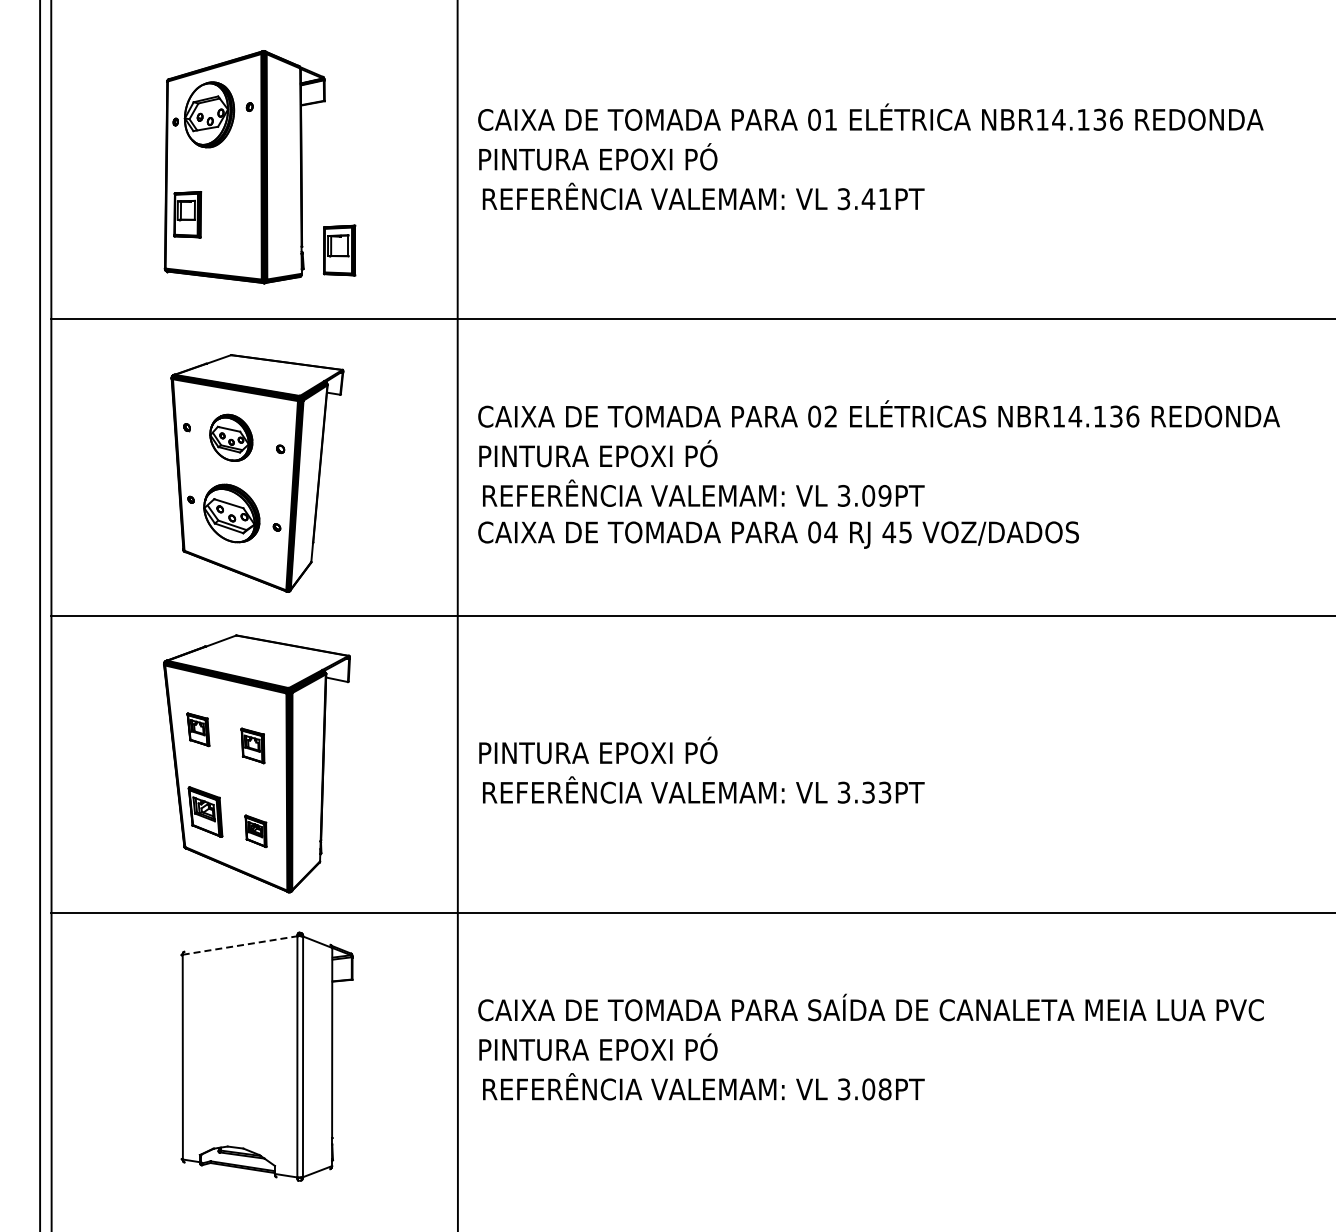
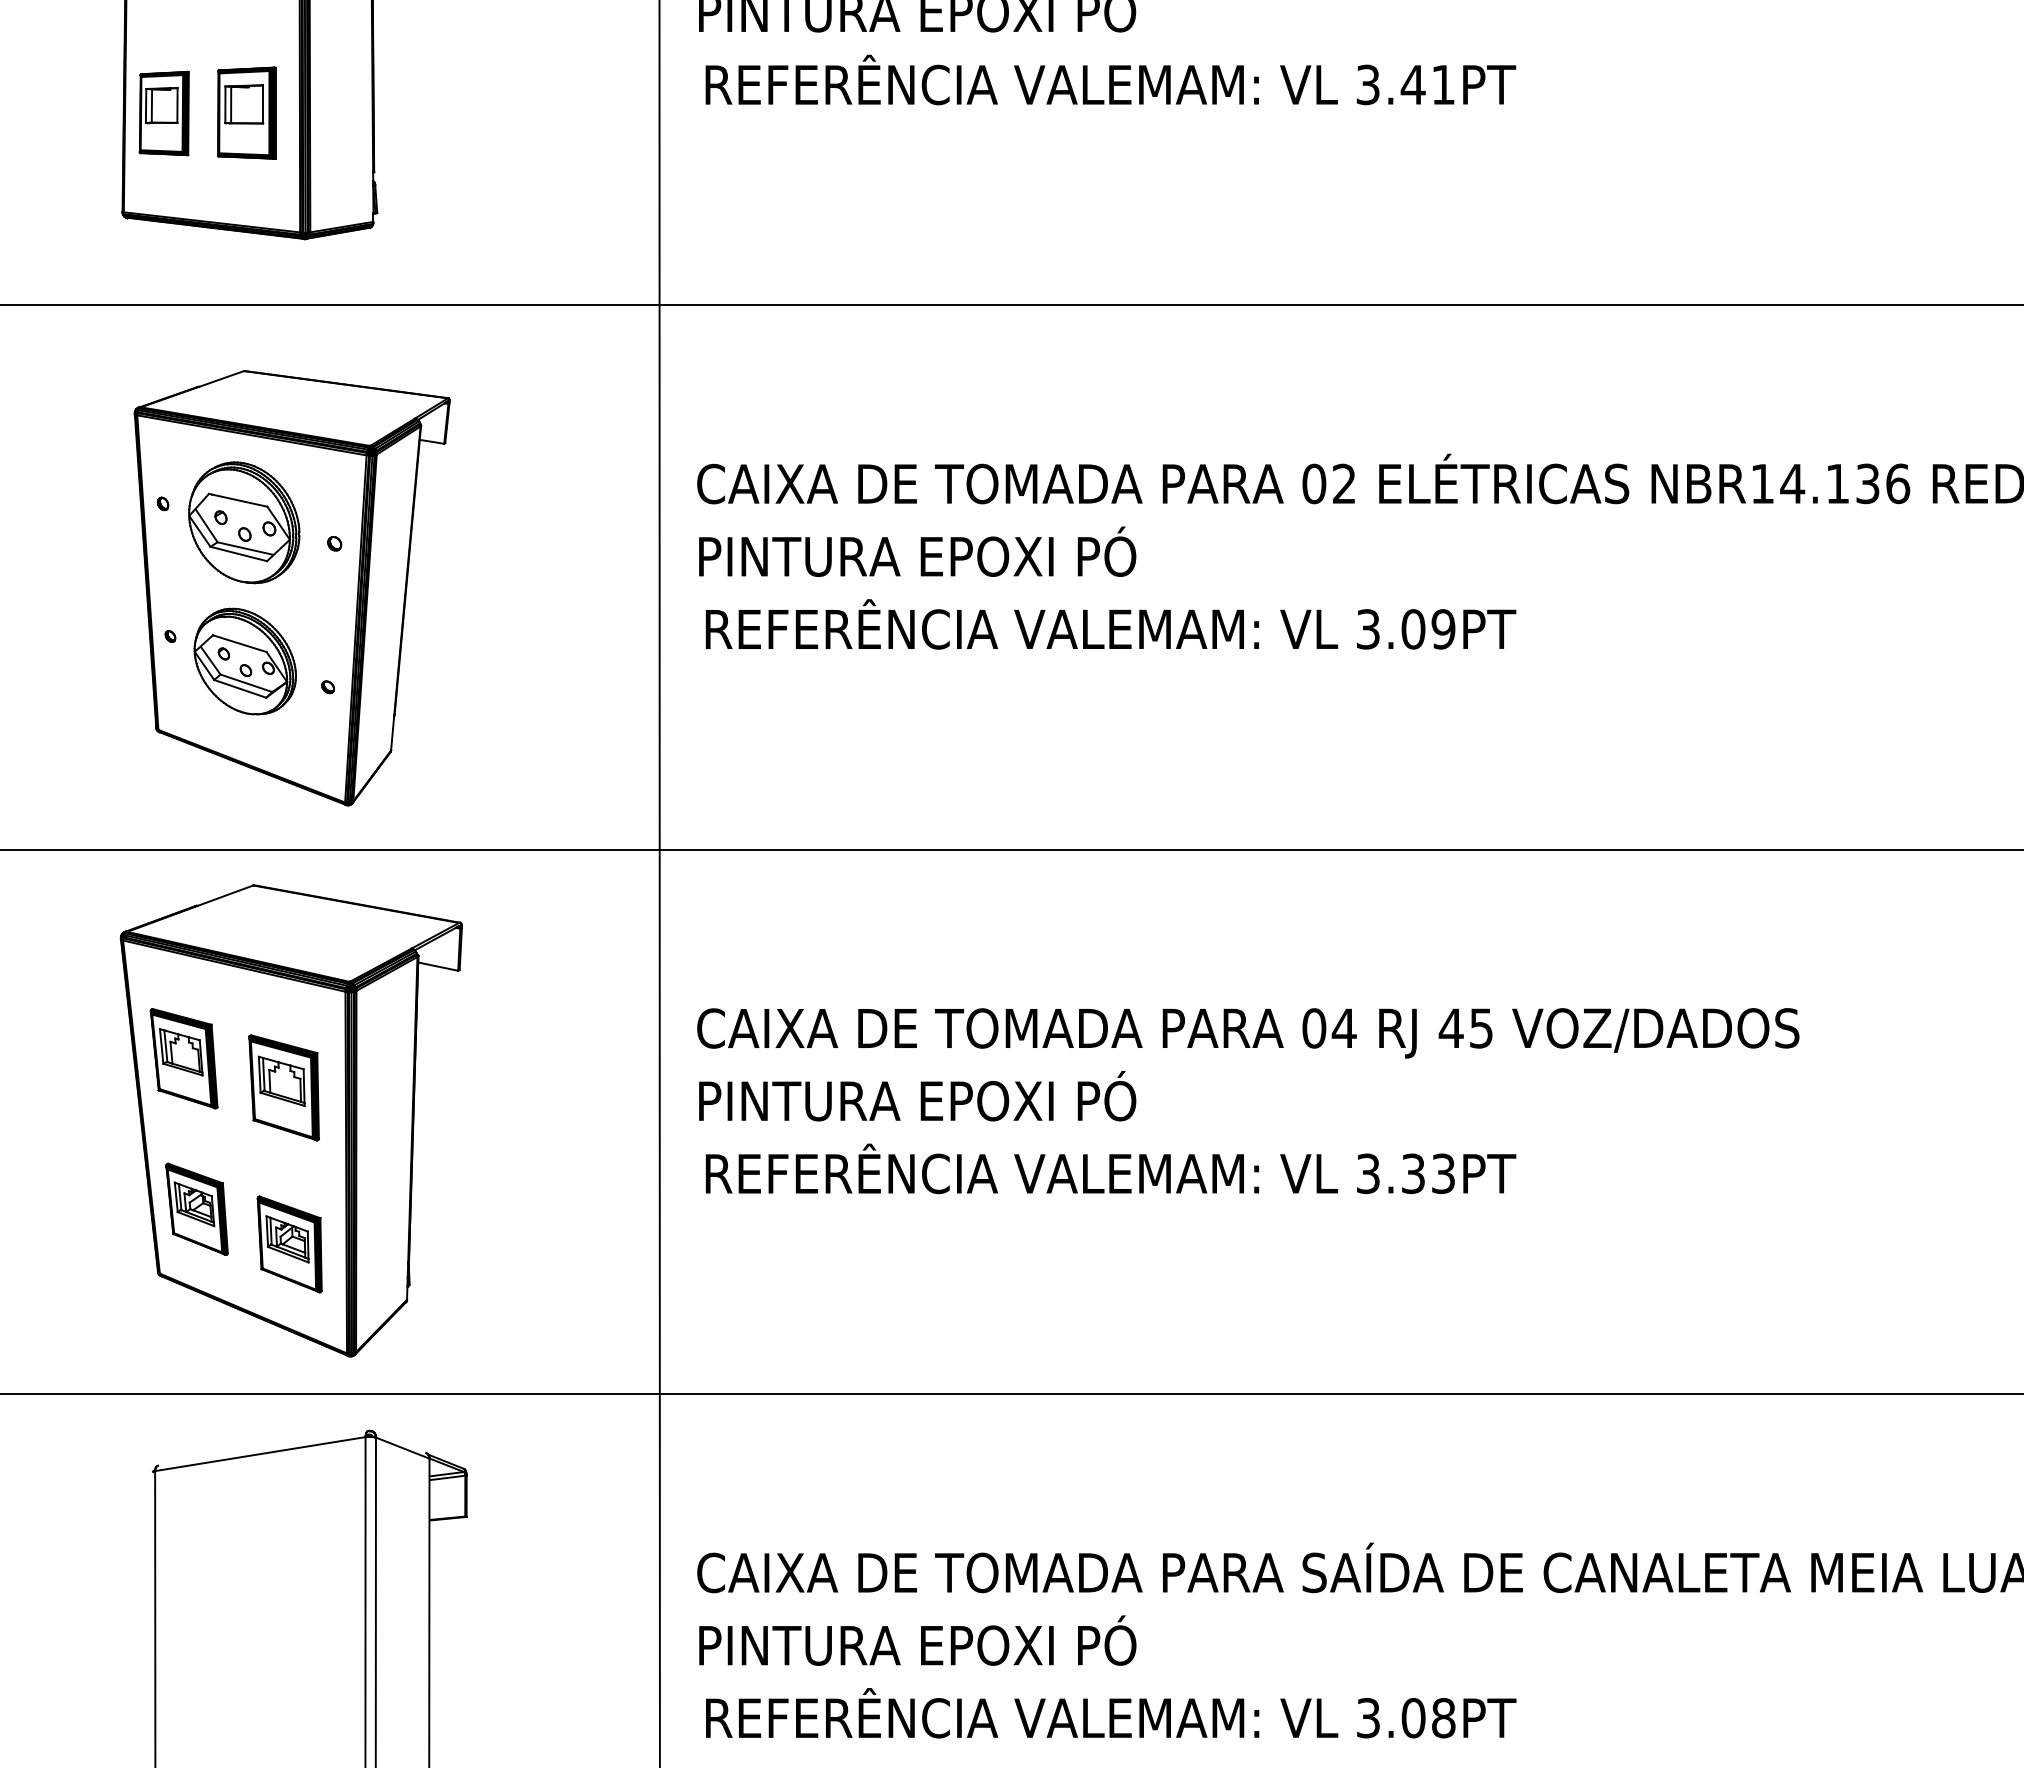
part: (339, 250) -> (246, 113), moved
part: (231, 437) -> (244, 522), size x1.43
text: (778, 534) -> (1248, 1032), moved
part: (198, 729) -> (184, 1057), size x1.67
part: (252, 745) -> (283, 1087), size x1.67
part: (255, 831) -> (288, 1244), size x1.67
line: (240, 945) -> (261, 1454), dashed -> solid

